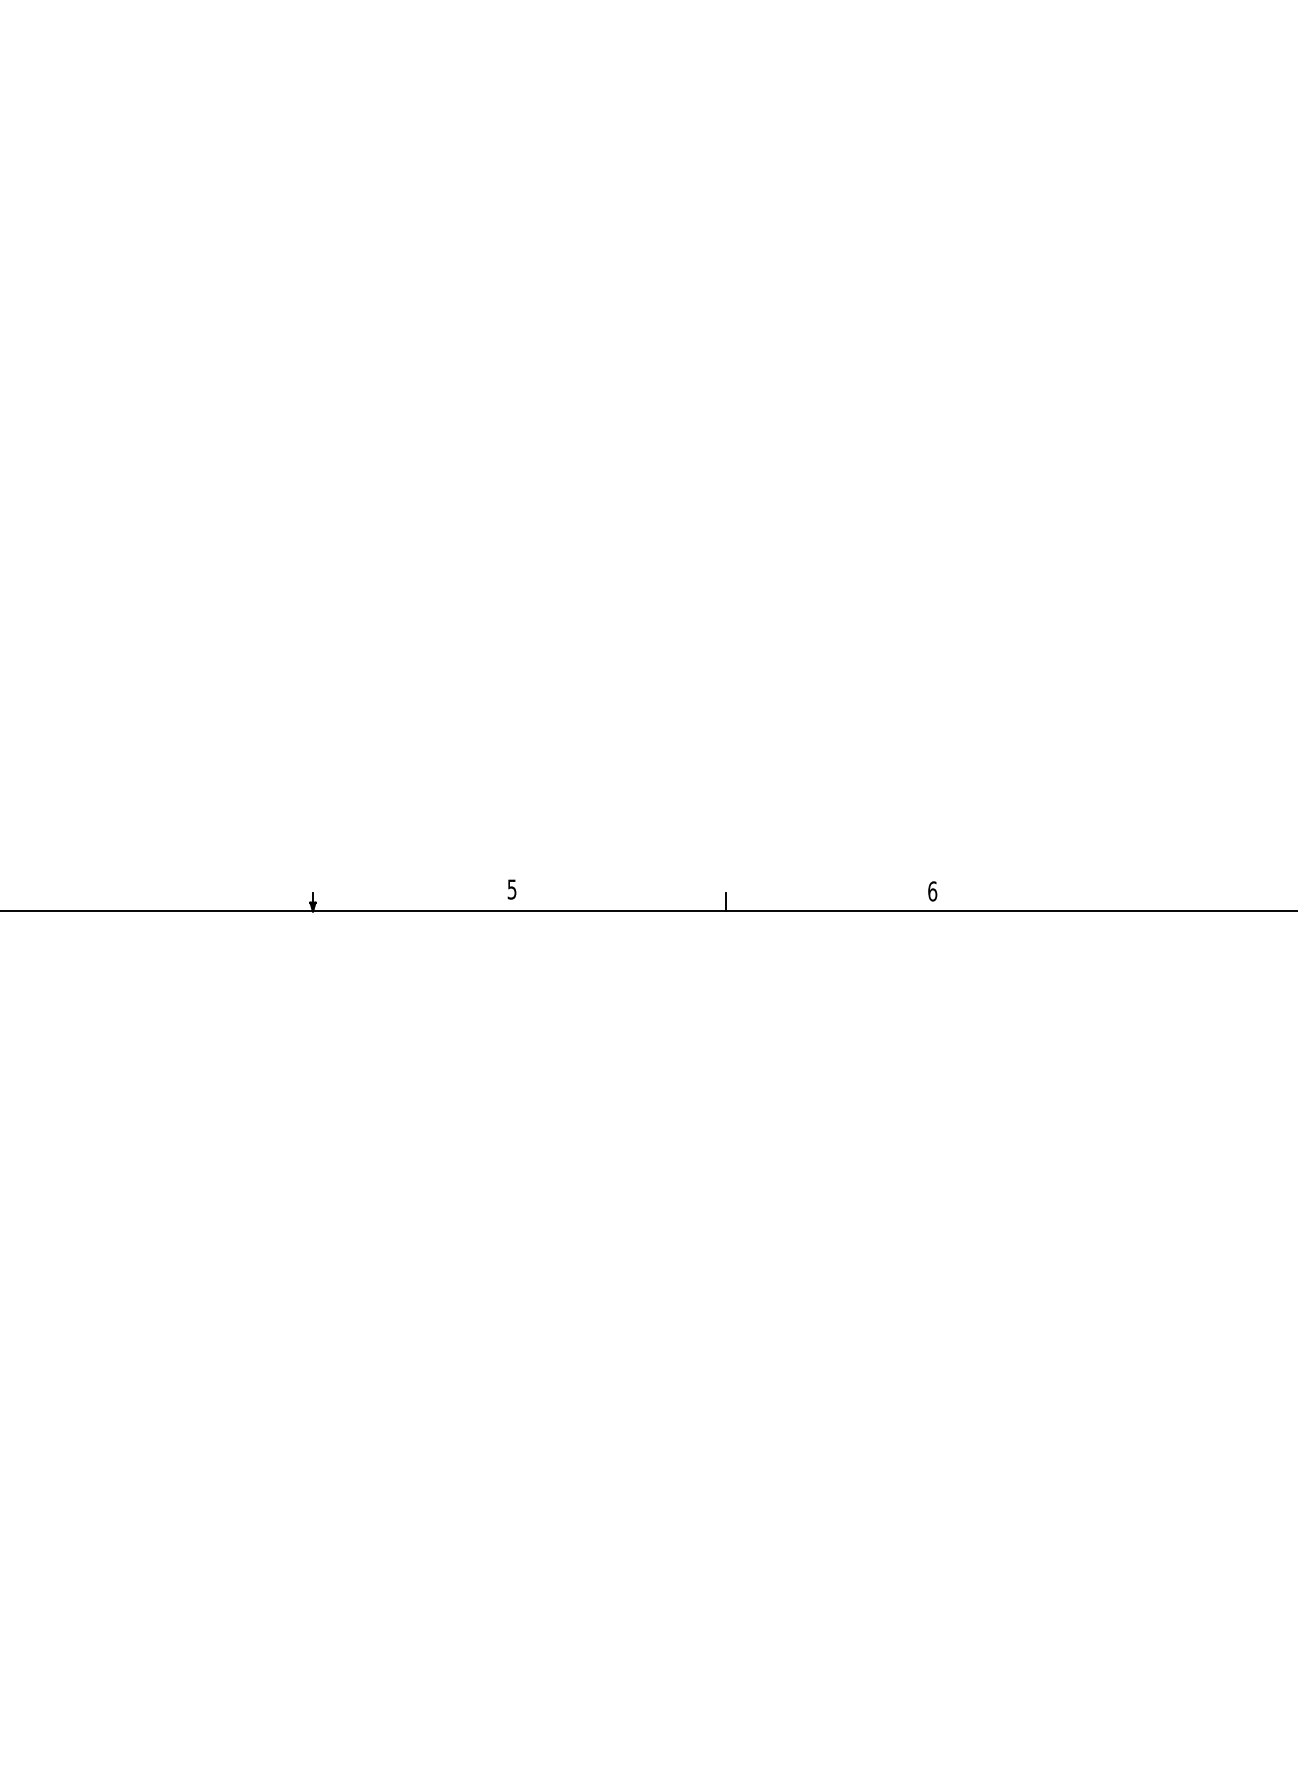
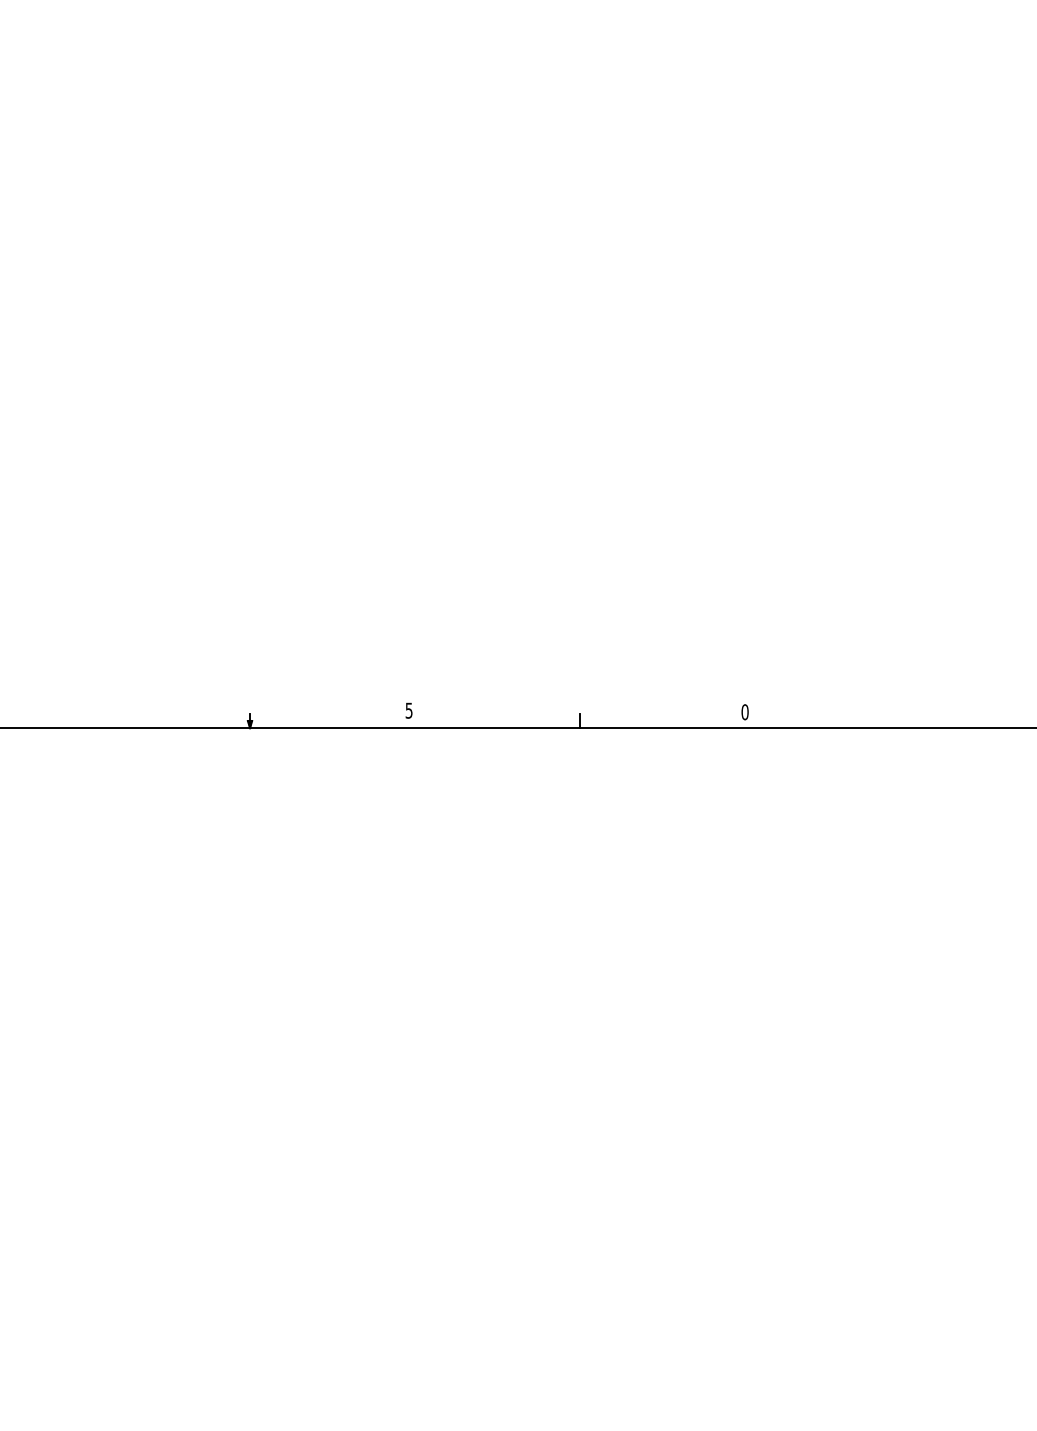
text: (932, 891) -> (744, 712), 6 -> 0

